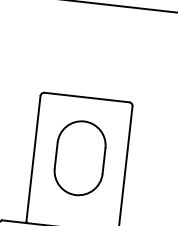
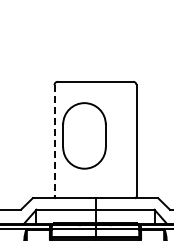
part: (80, 157) -> (84, 135), moved
line: (33, 158) -> (54, 140), solid -> dashed

